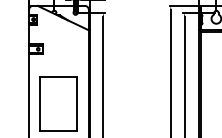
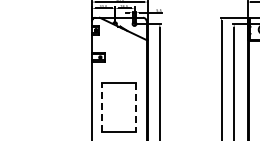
line: (40, 104) -> (102, 107), solid -> dashed
line: (76, 105) -> (135, 108), solid -> dashed

